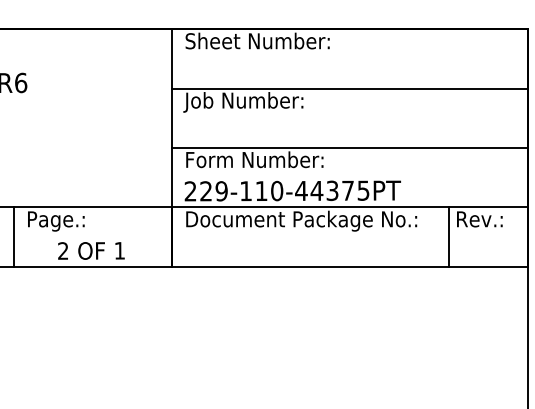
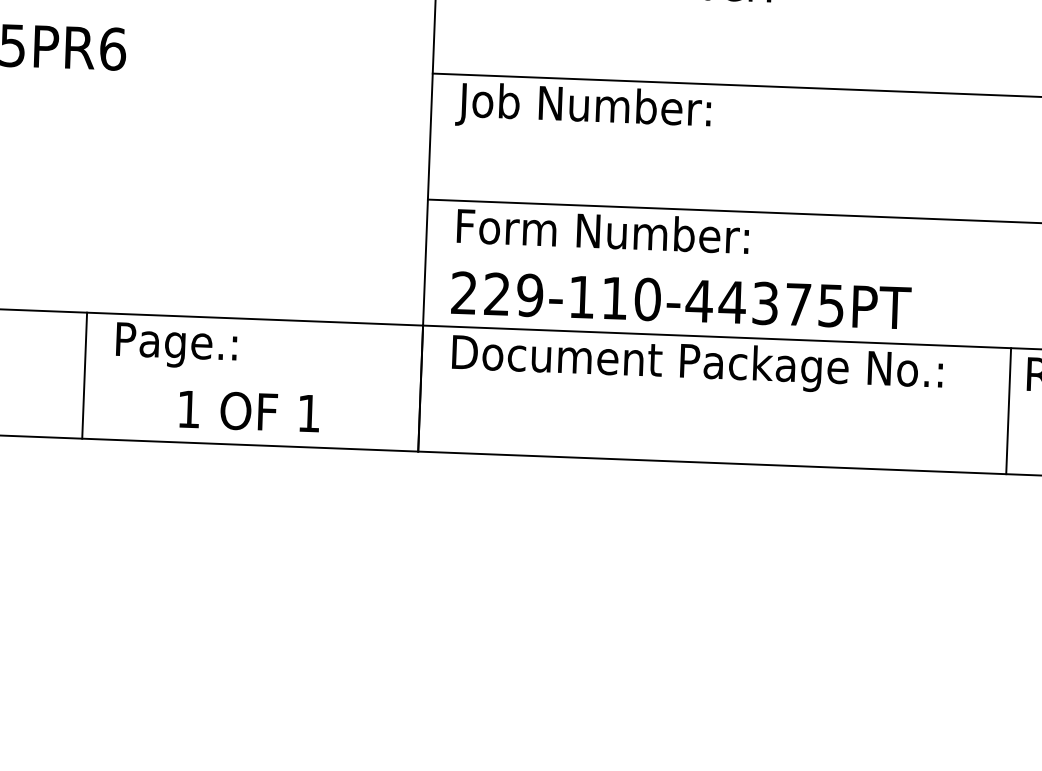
text: (63, 250) -> (189, 408), 2 -> 1

